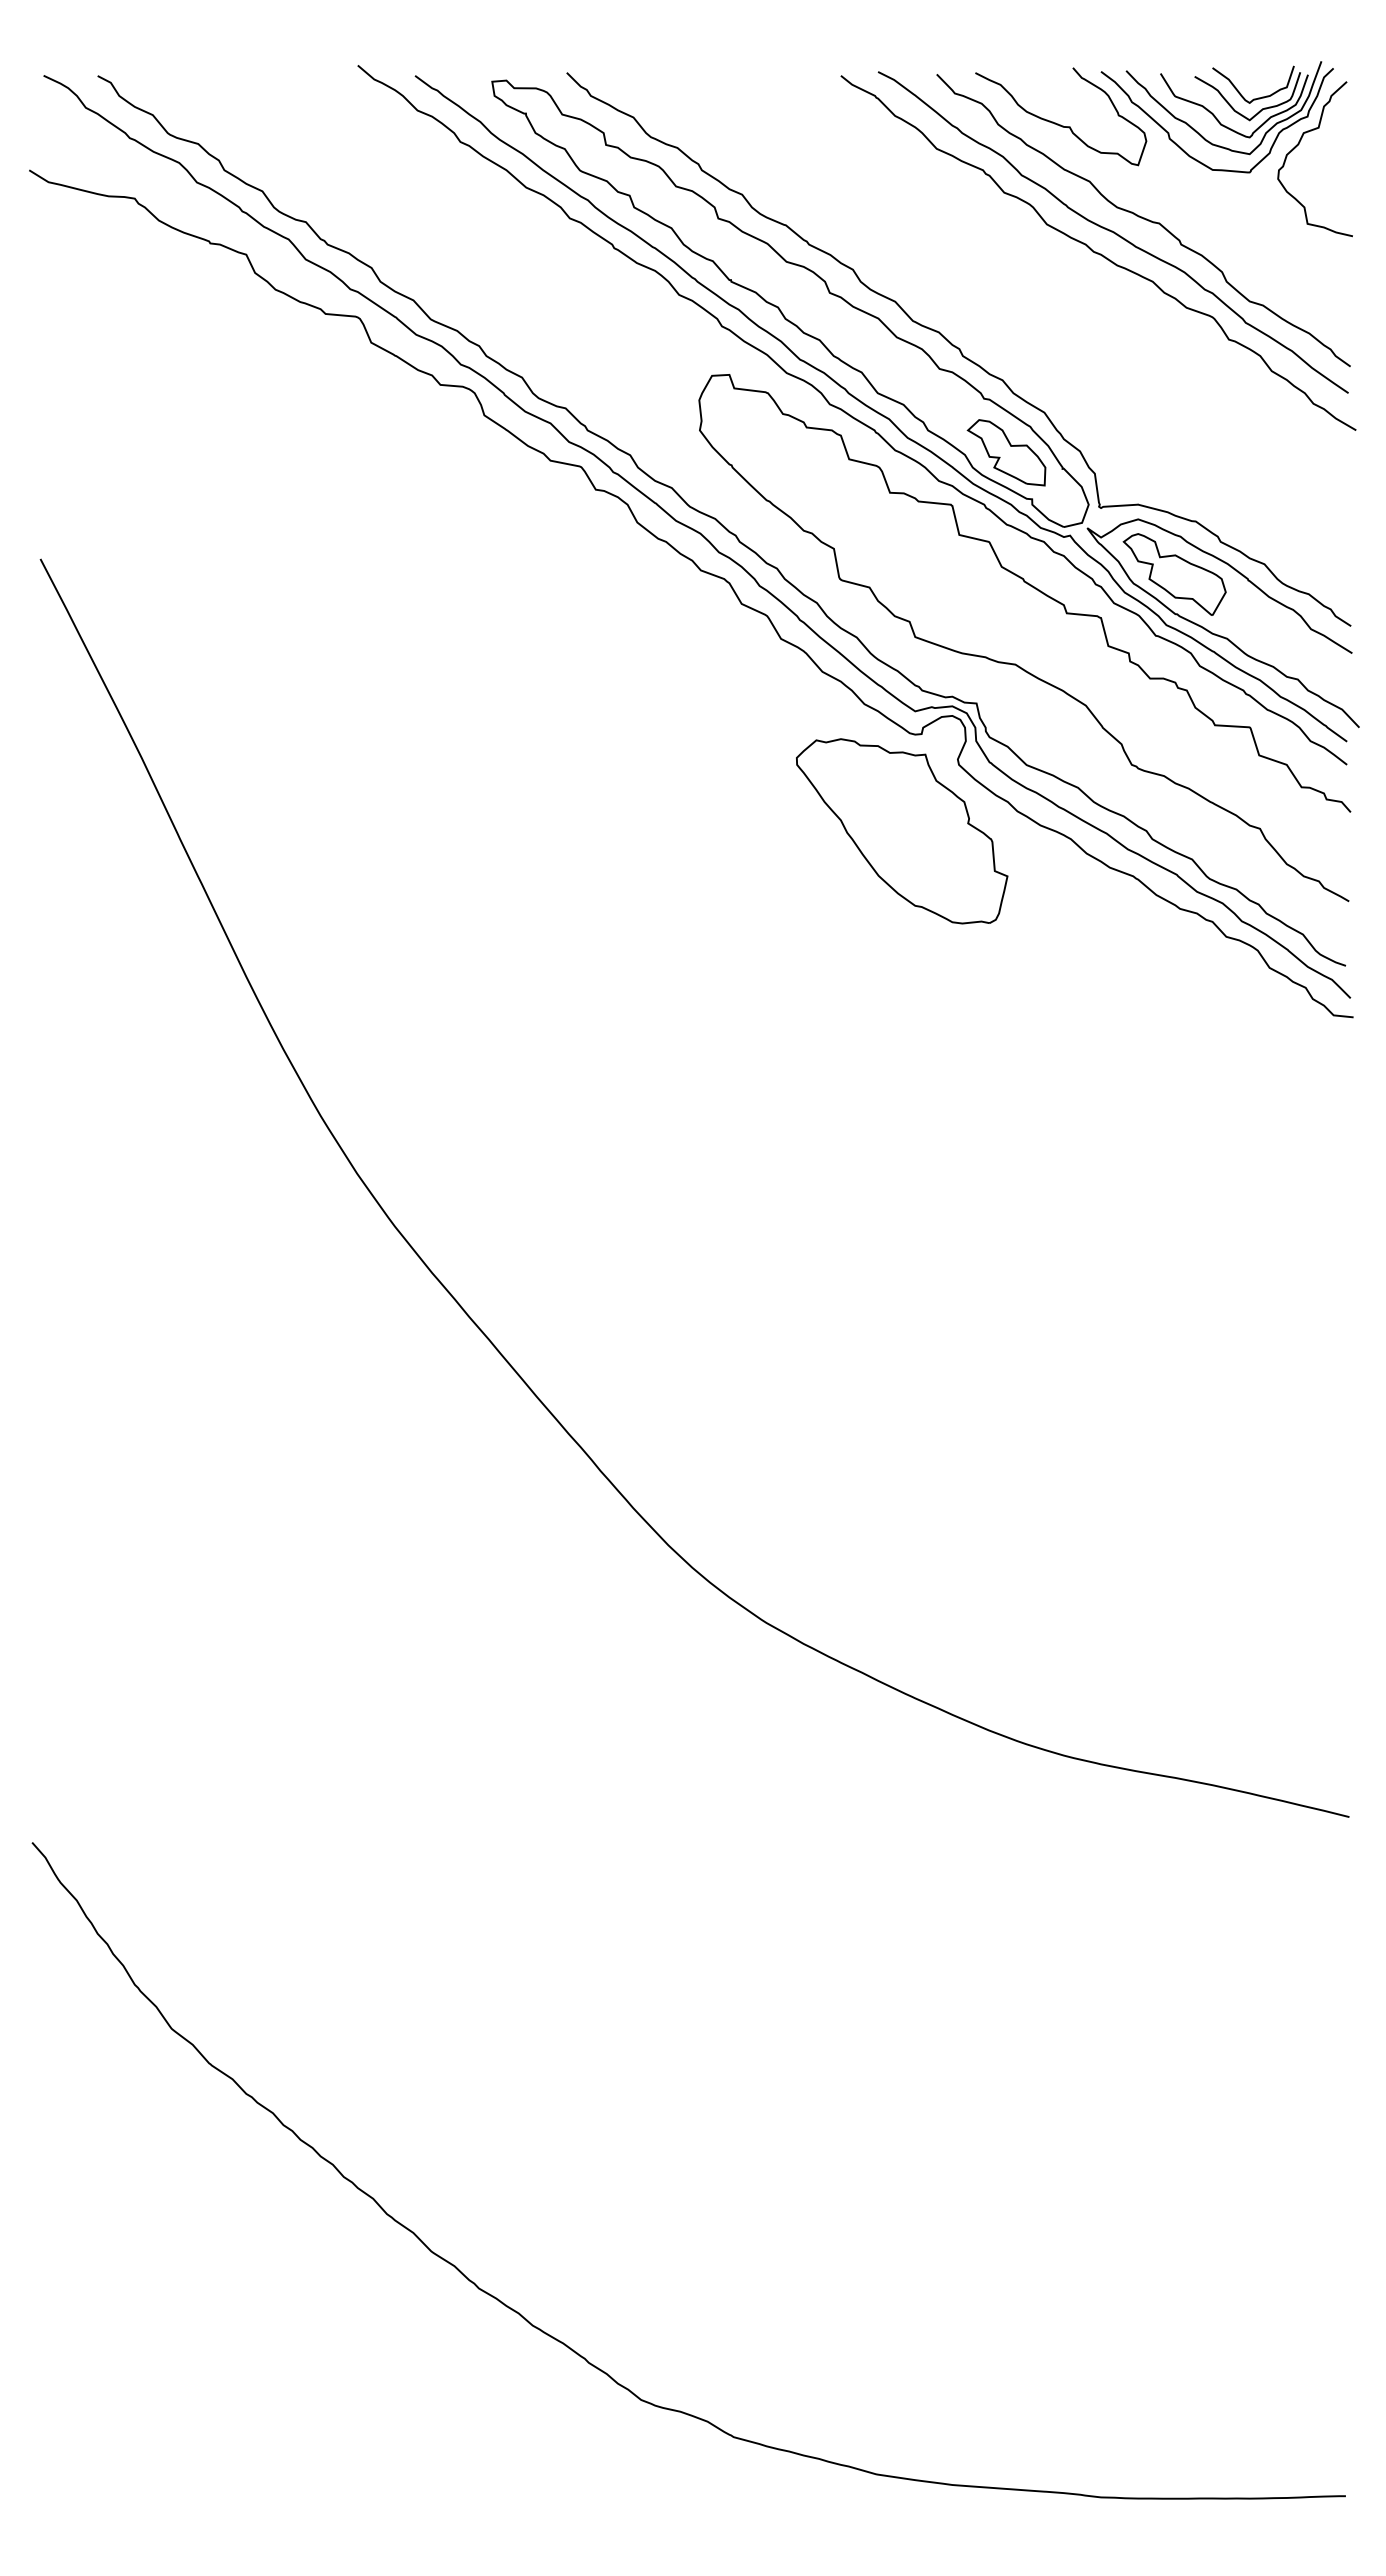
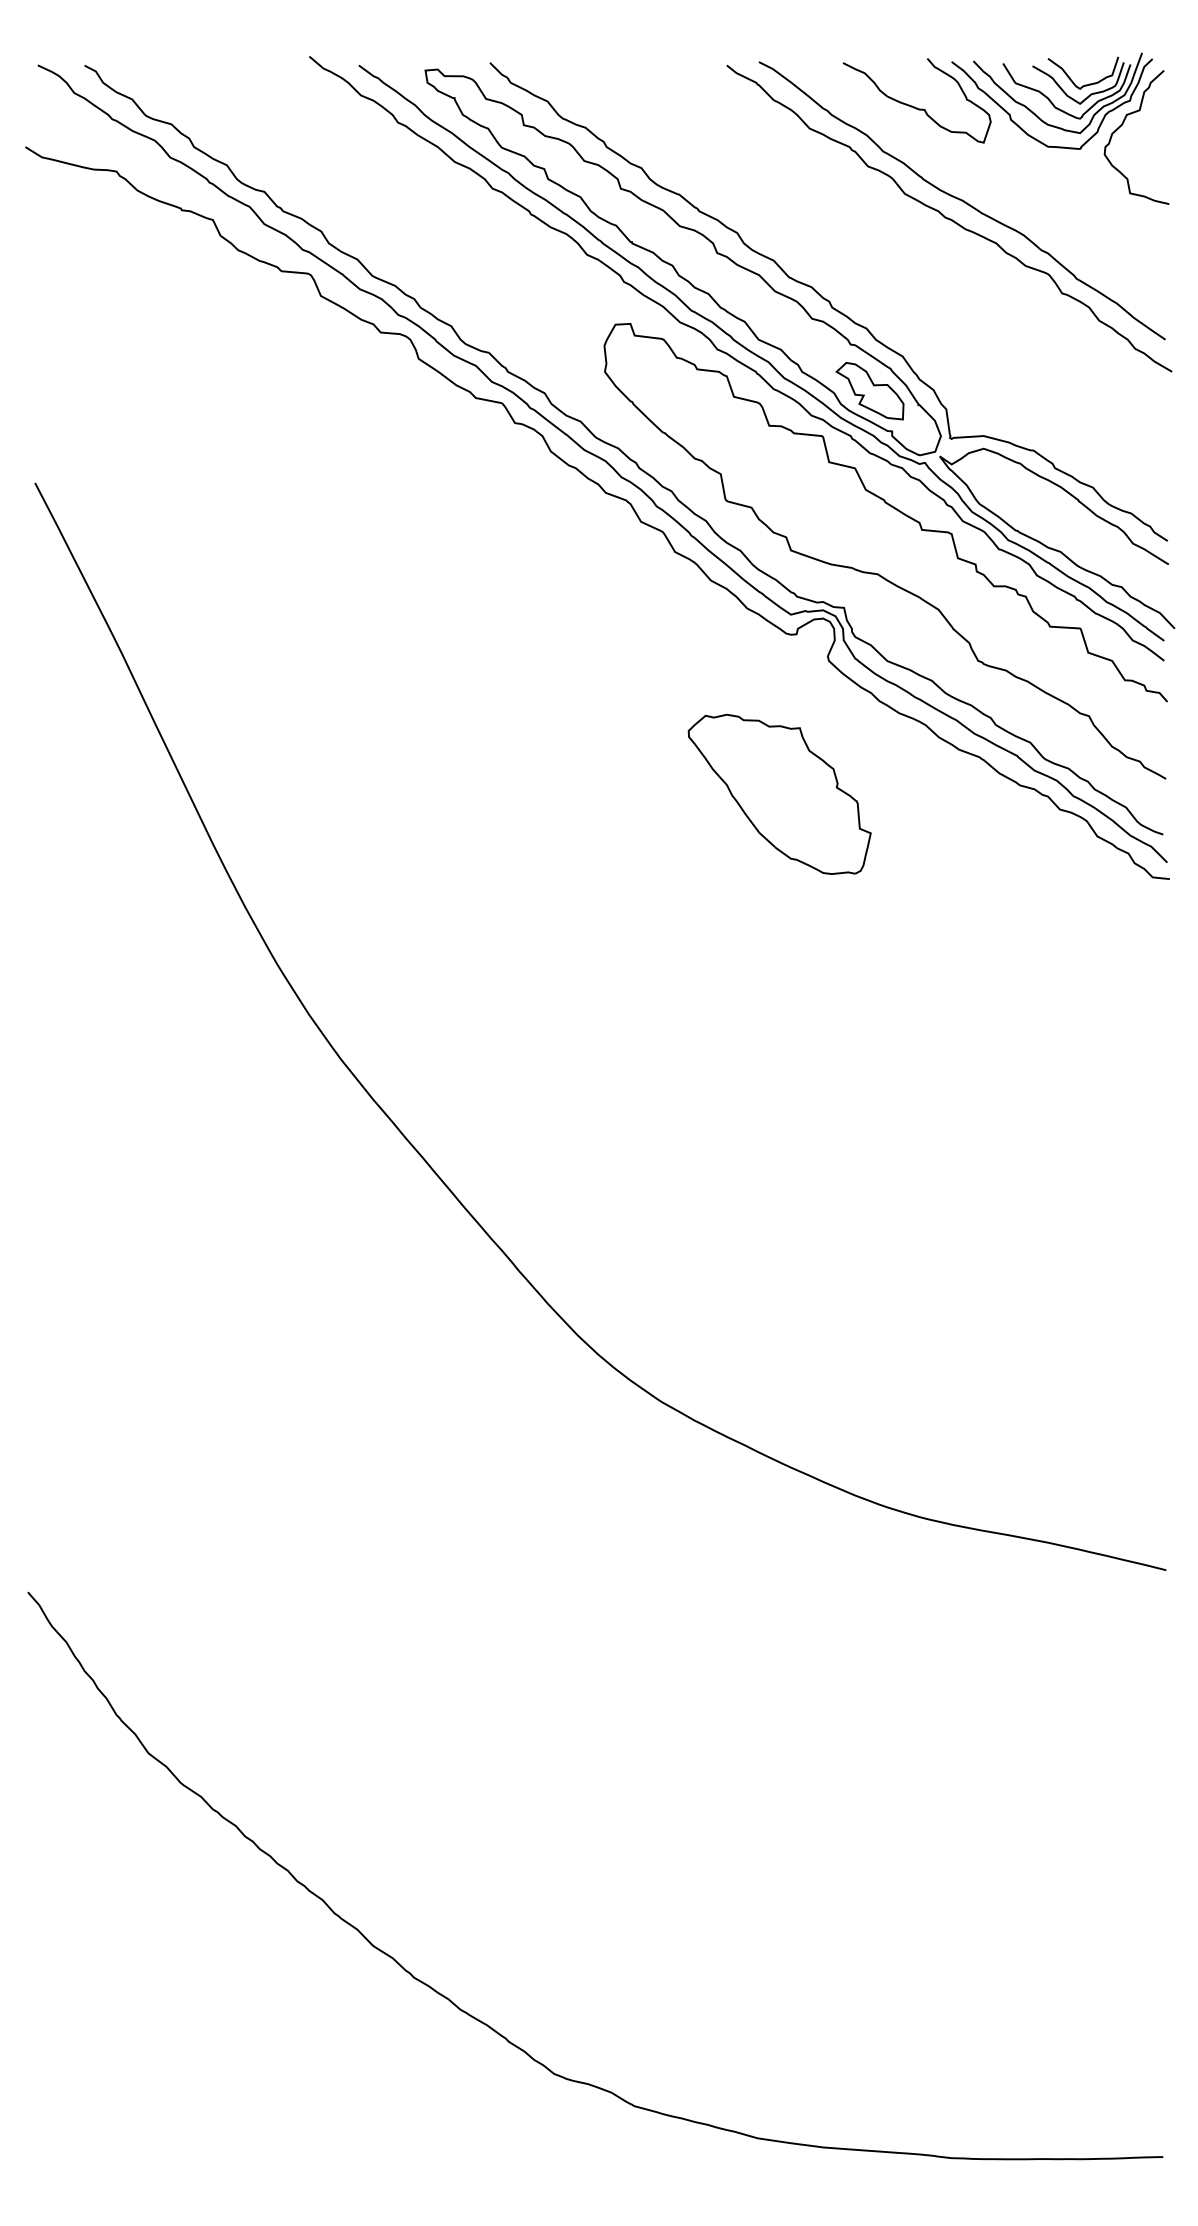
curve: (1143, 219) -> (988, 189), removed
part: (1174, 574) -> (1015, 496), removed
part: (902, 831) -> (780, 794), moved

